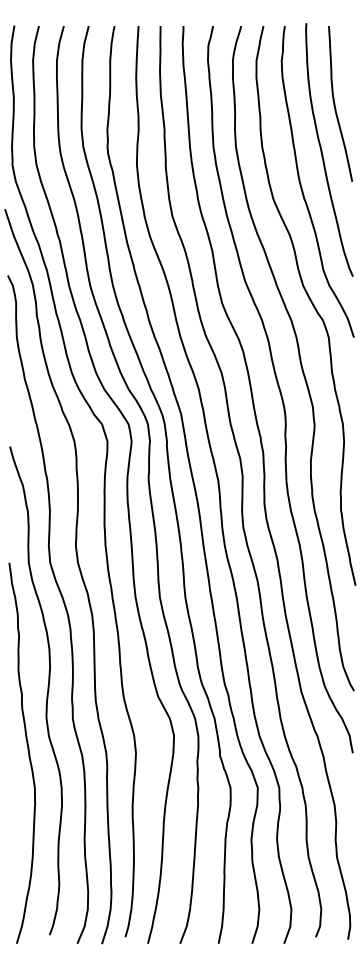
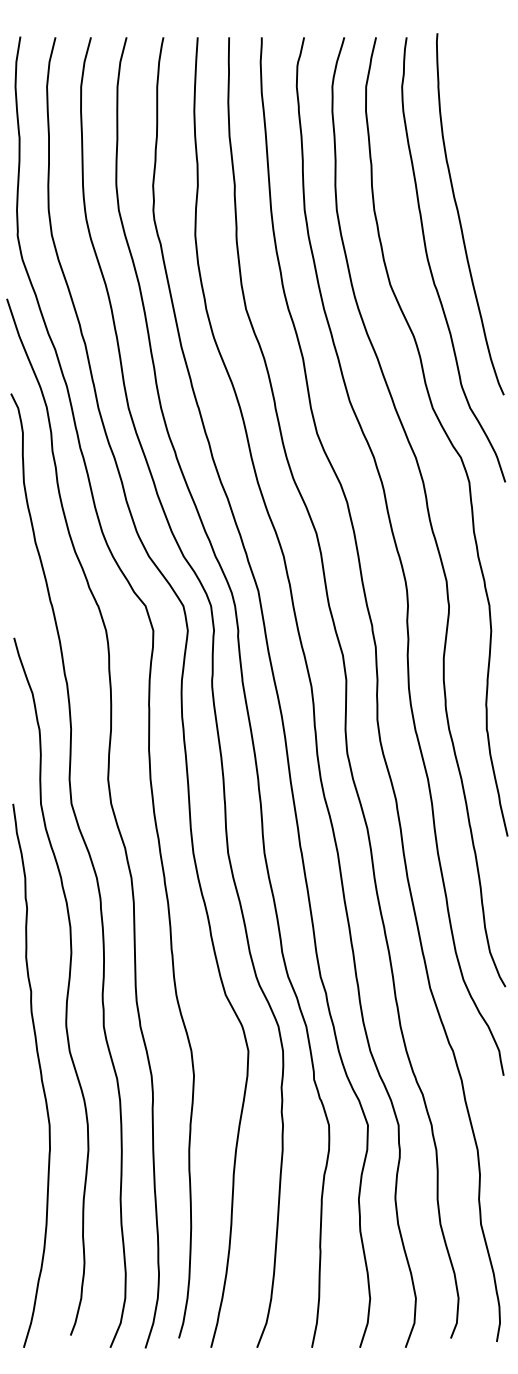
curve: (335, 103) -> (478, 148), removed

